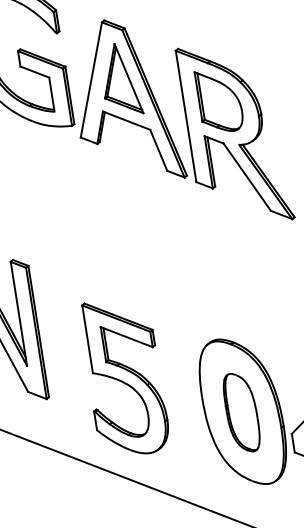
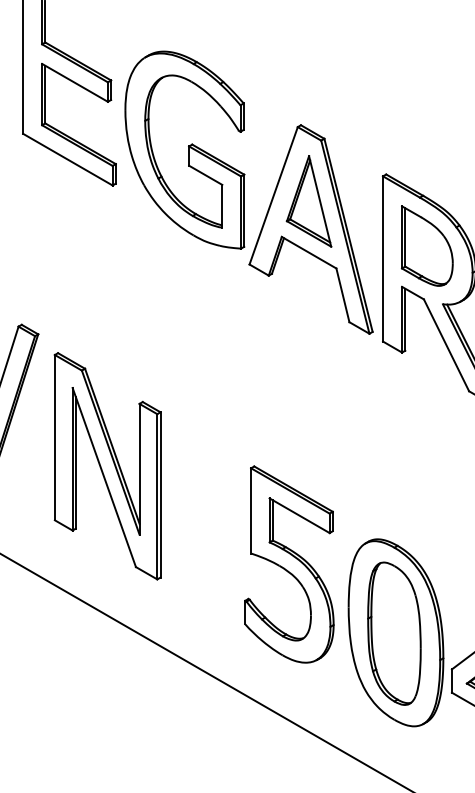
part: (124, 377) -> (289, 564), moved
part: (241, 412) -> (394, 633), size x1.43

